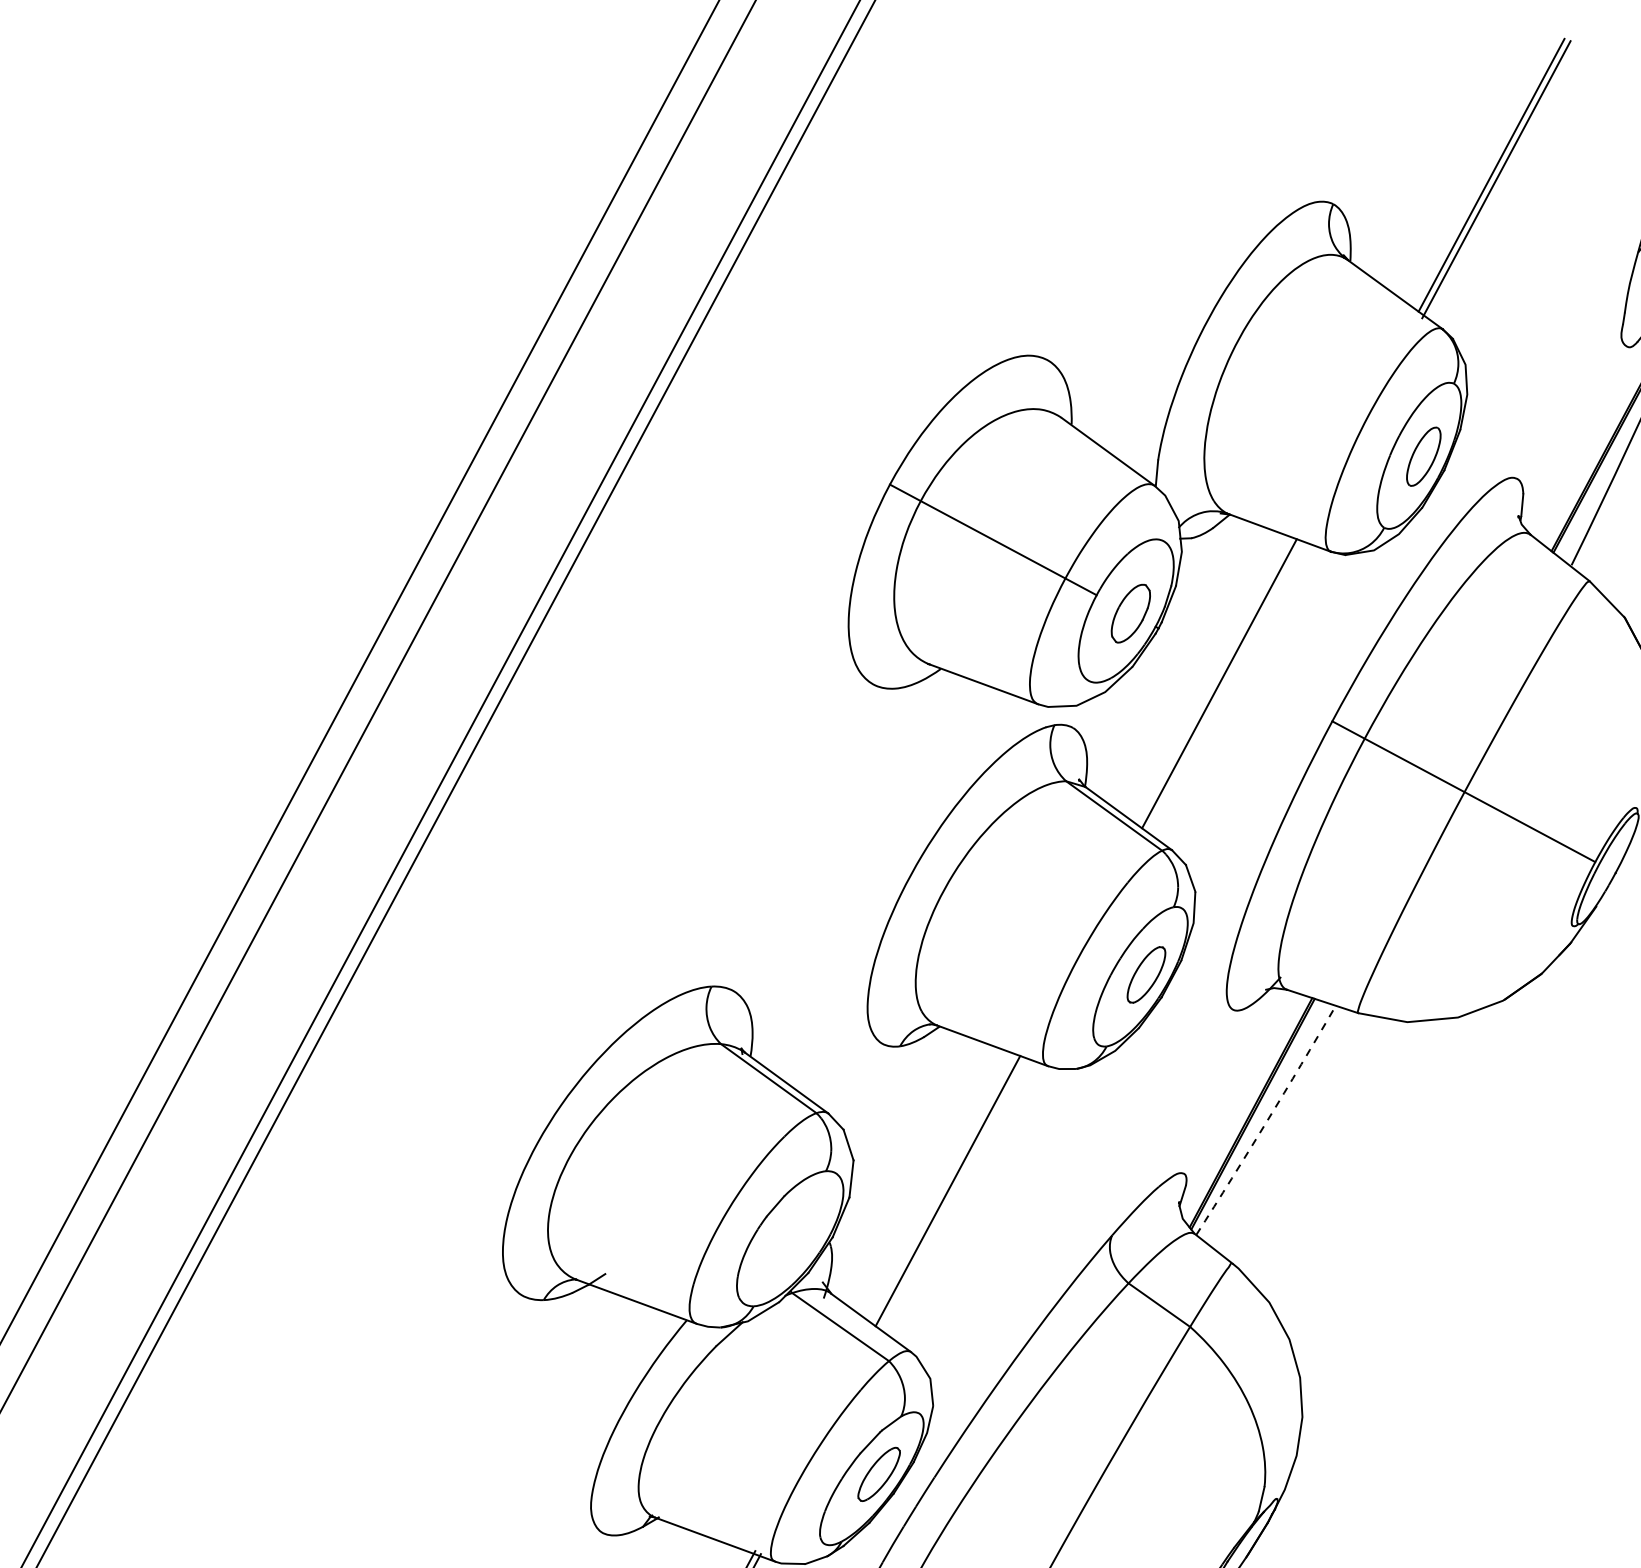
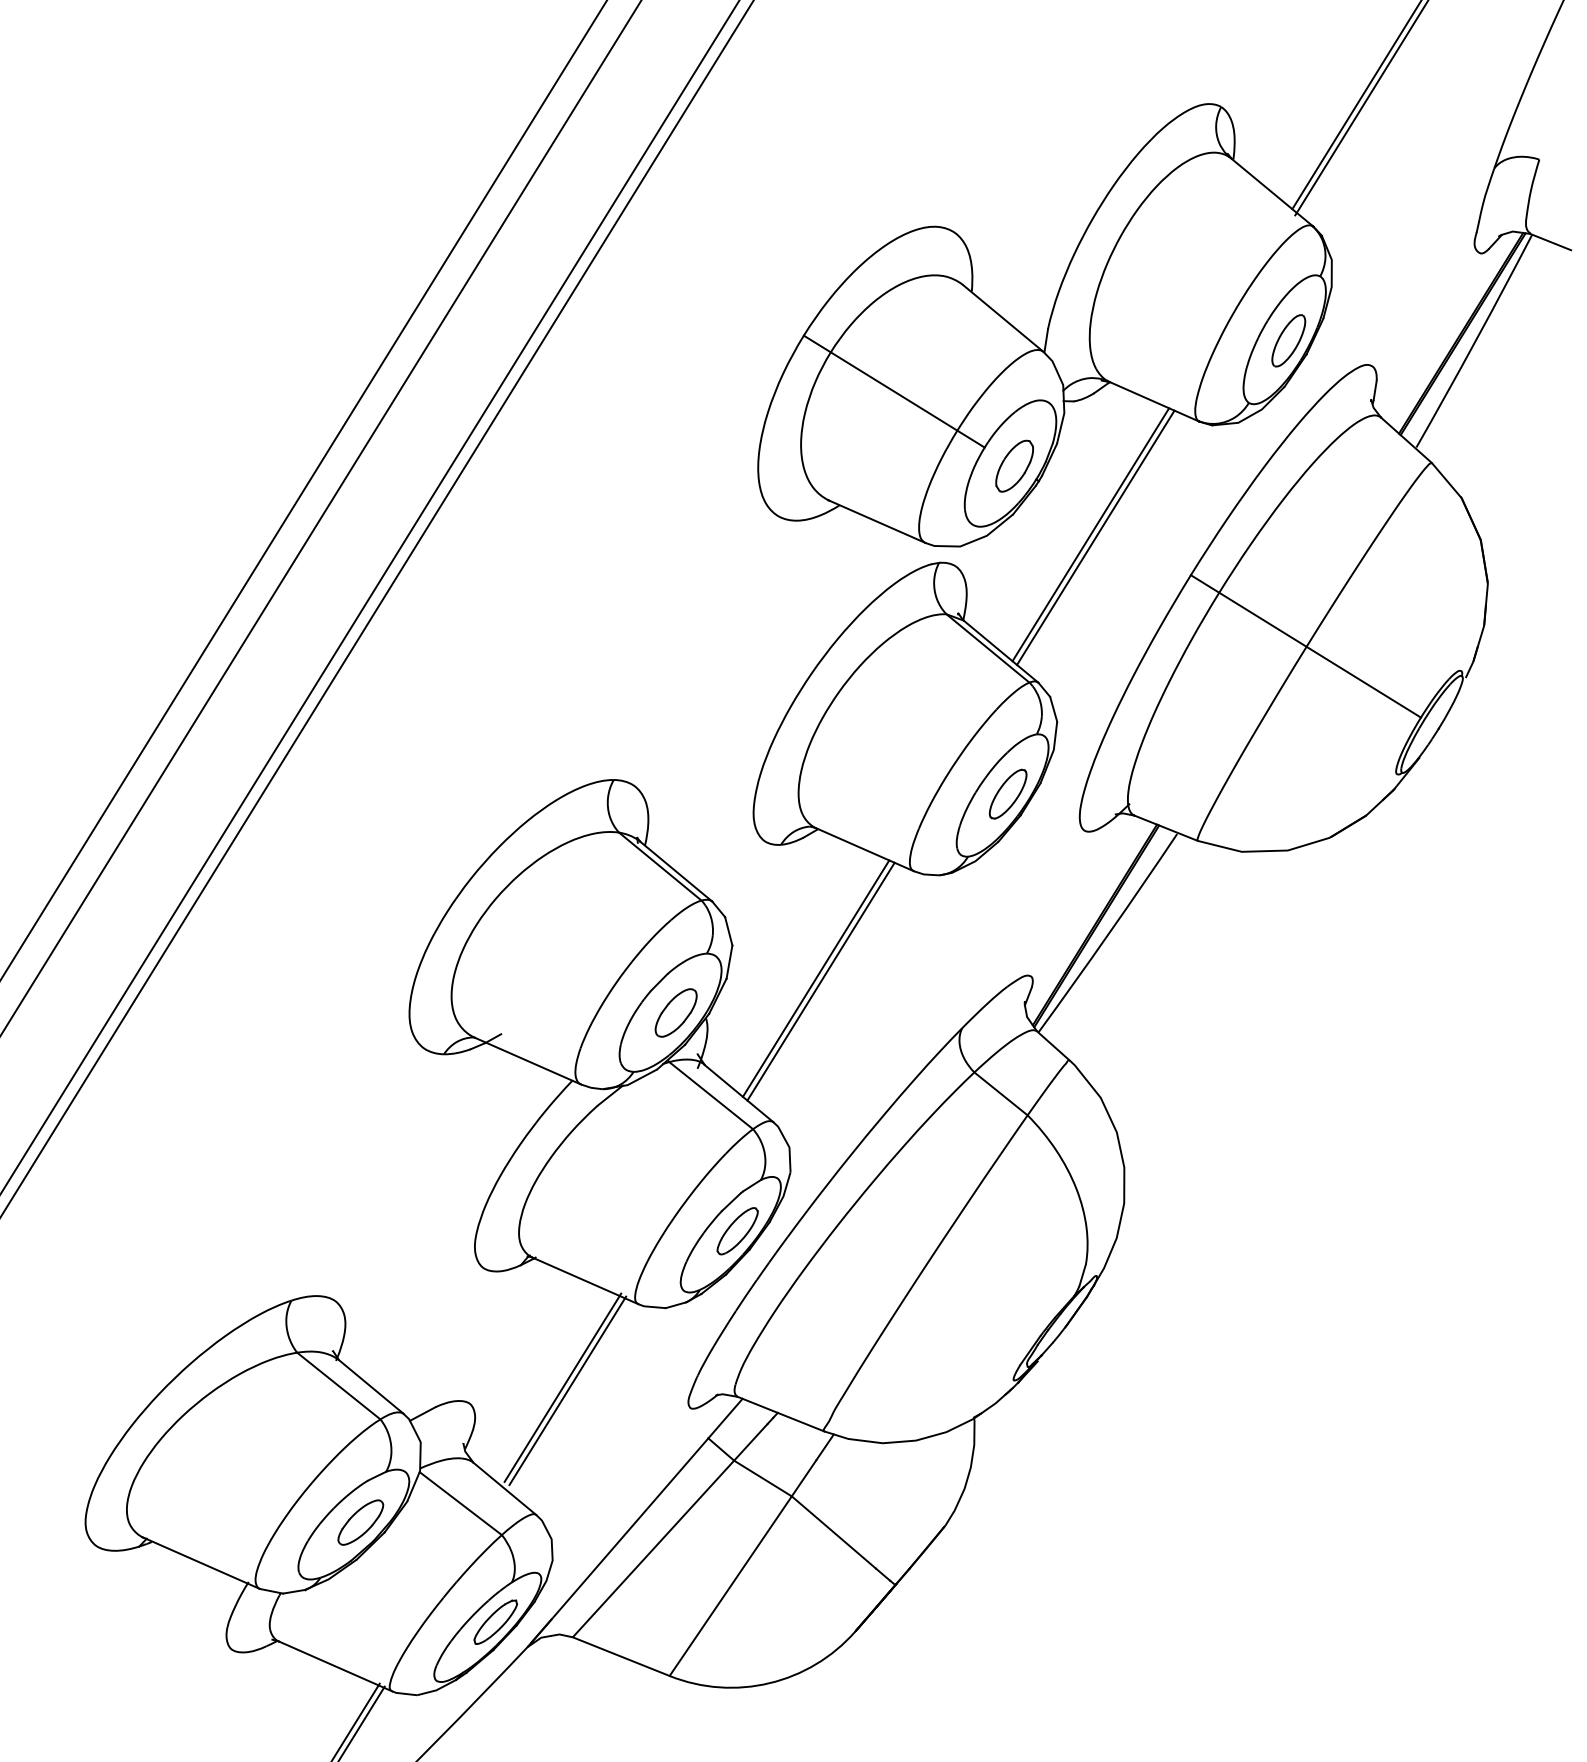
line: (1224, 686) -> (1095, 537), added
arc: (1266, 1121) -> (1108, 933), dashed -> solid
line: (952, 1193) -> (820, 981), added
part: (795, 1238) -> (675, 1012), added

